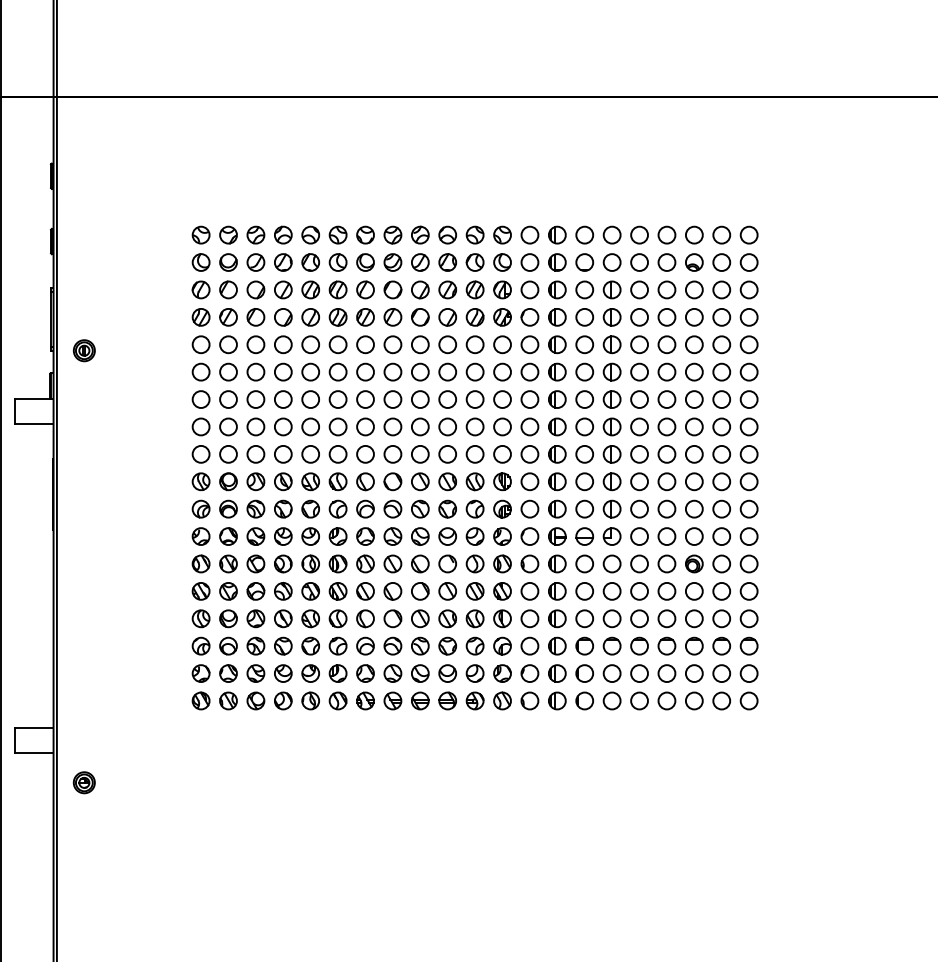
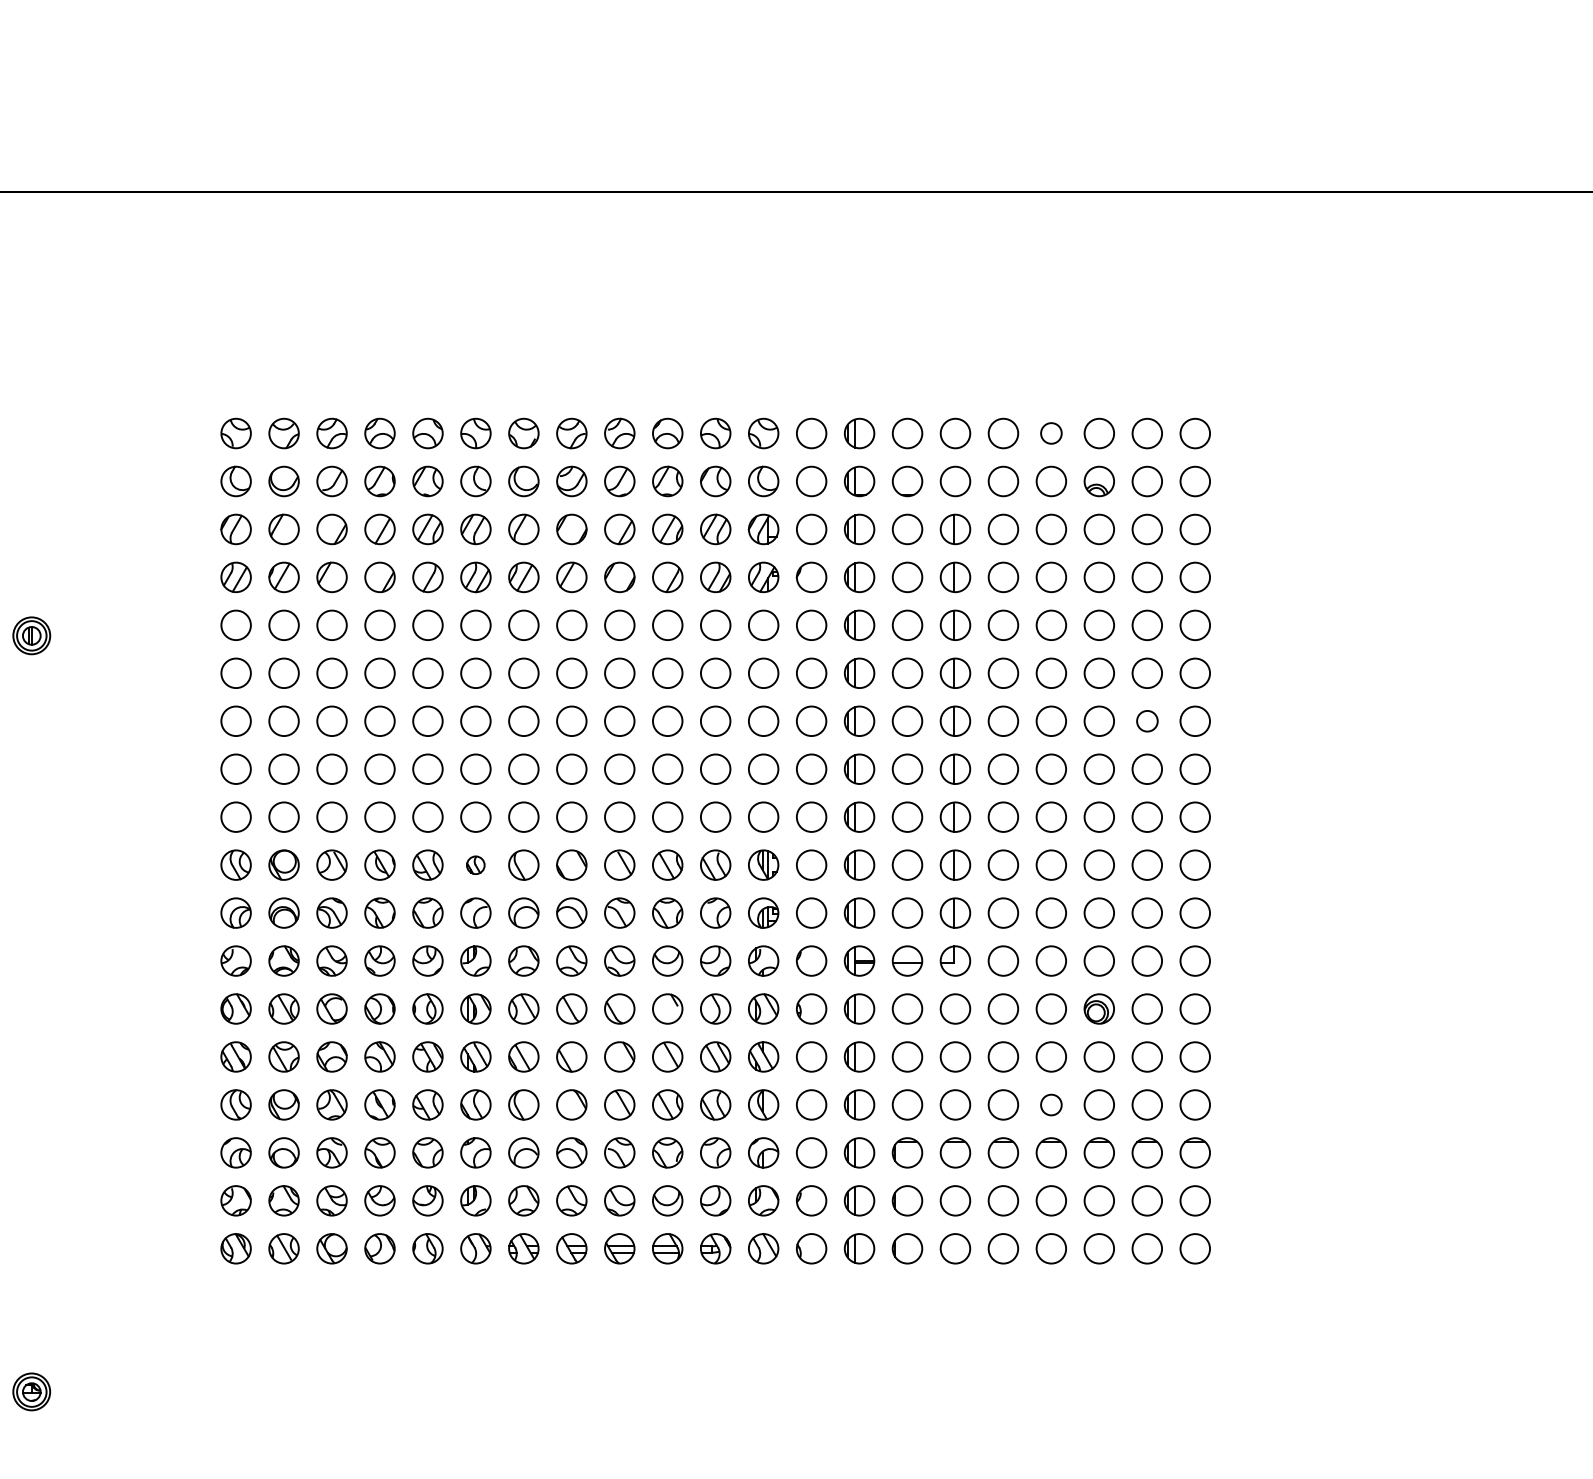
circle: (666, 234) -> (1050, 432), size x0.7
circle: (721, 399) -> (1146, 721), size x0.7
part: (337, 481) -> (474, 864), size x0.6
circle: (666, 618) -> (1050, 1104), size x0.7

